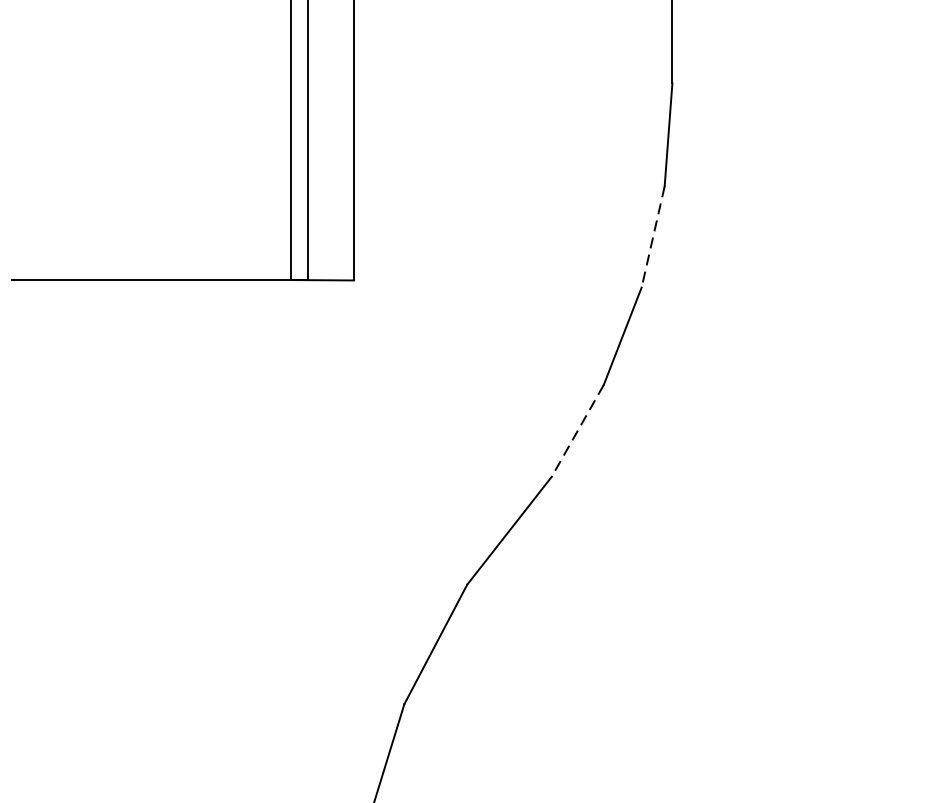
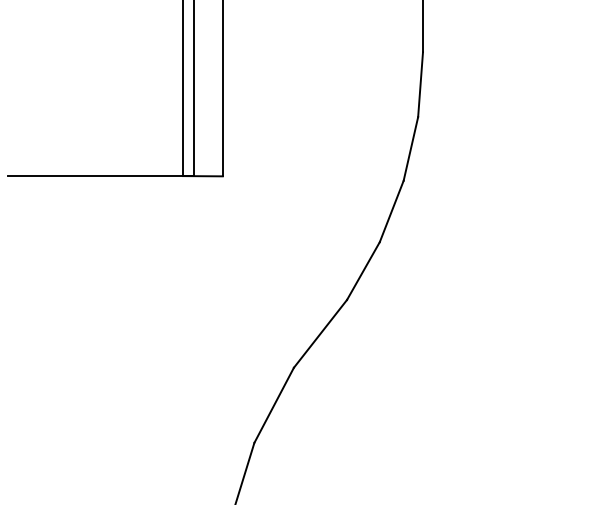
line: (652, 237) -> (410, 149), dashed -> solid
line: (577, 431) -> (363, 271), dashed -> solid

